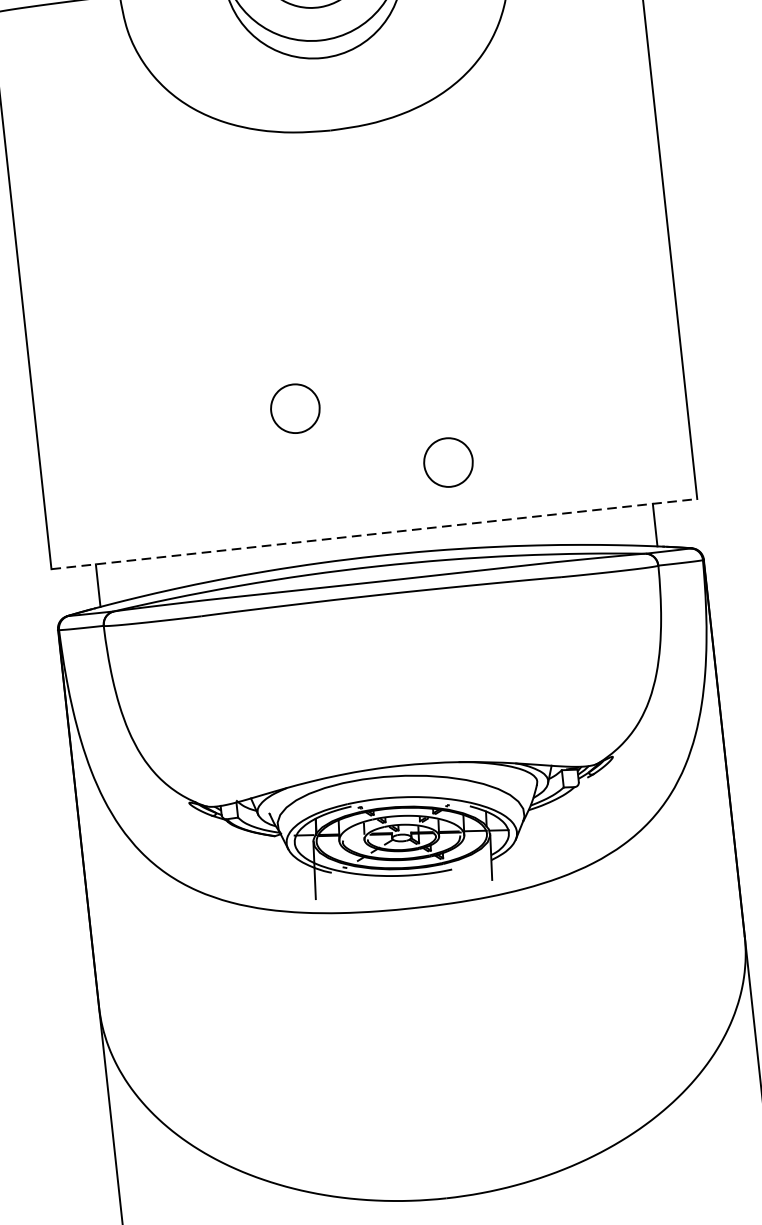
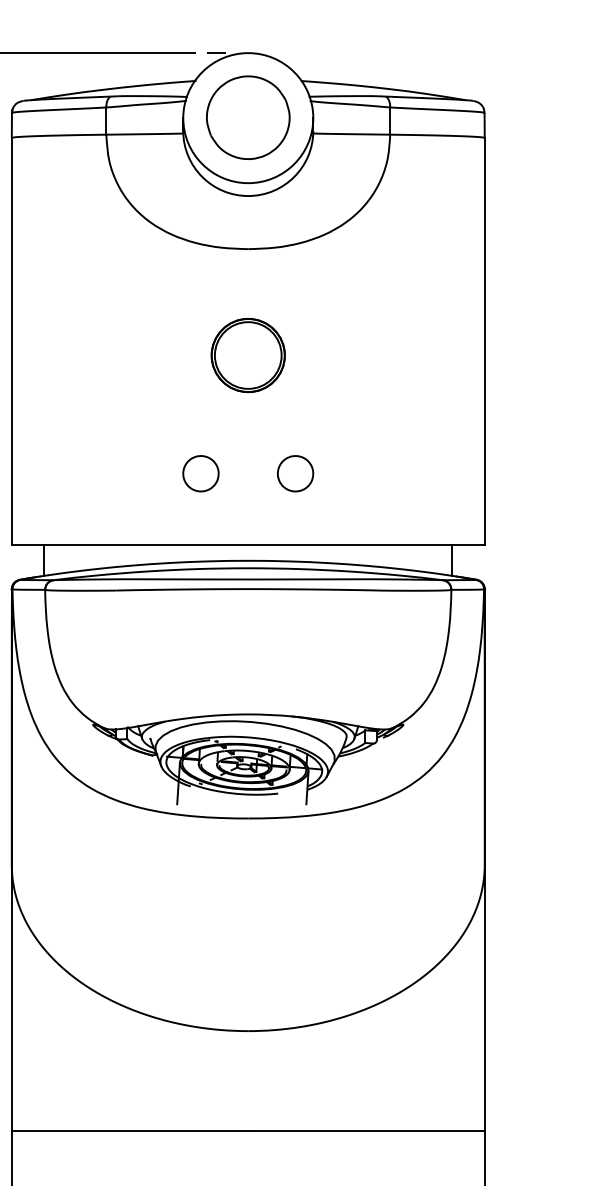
part: (345, 275) -> (247, 355), added
part: (294, 408) -> (200, 473), moved
part: (448, 462) -> (295, 473), moved
line: (374, 533) -> (248, 544), dashed -> solid

